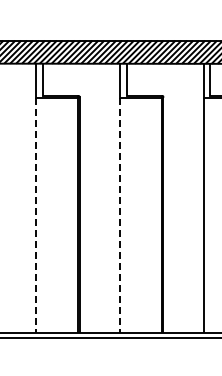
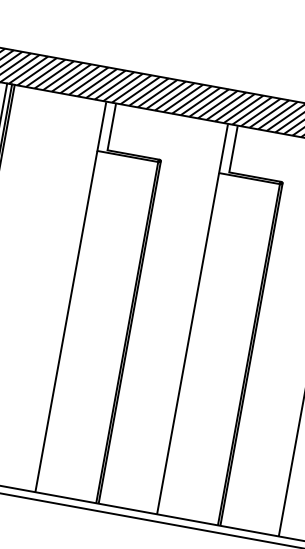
line: (35, 215) -> (65, 321), dashed -> solid
line: (119, 215) -> (187, 343), dashed -> solid

